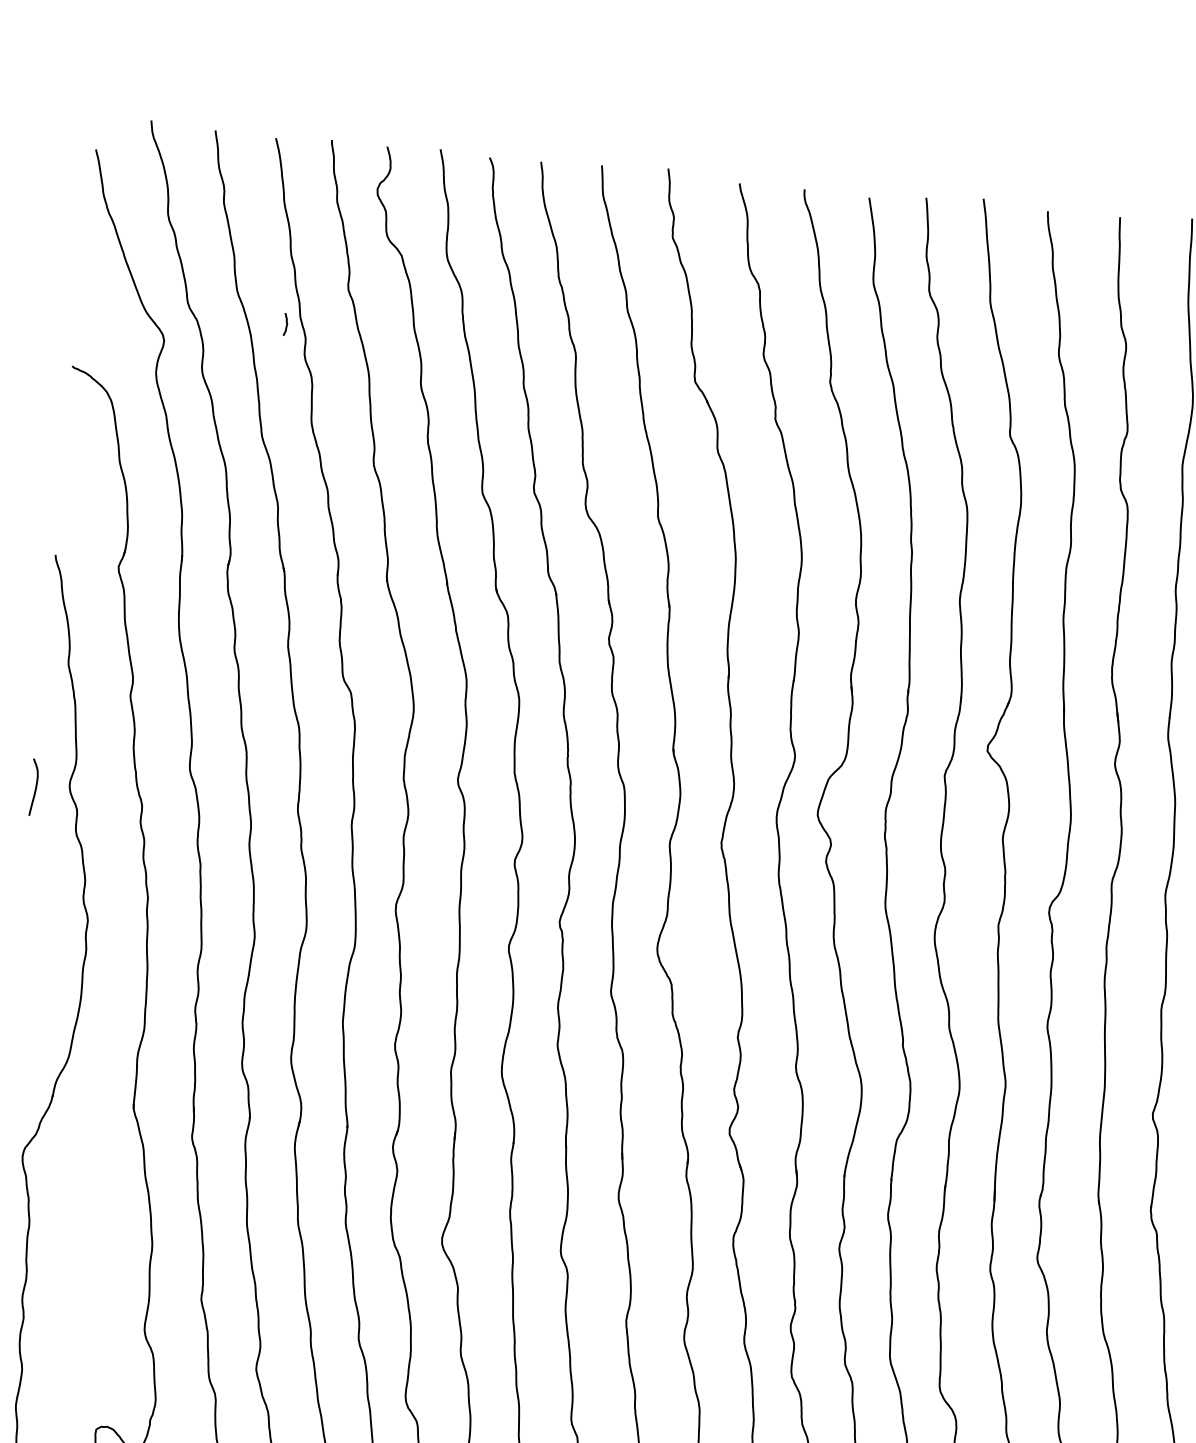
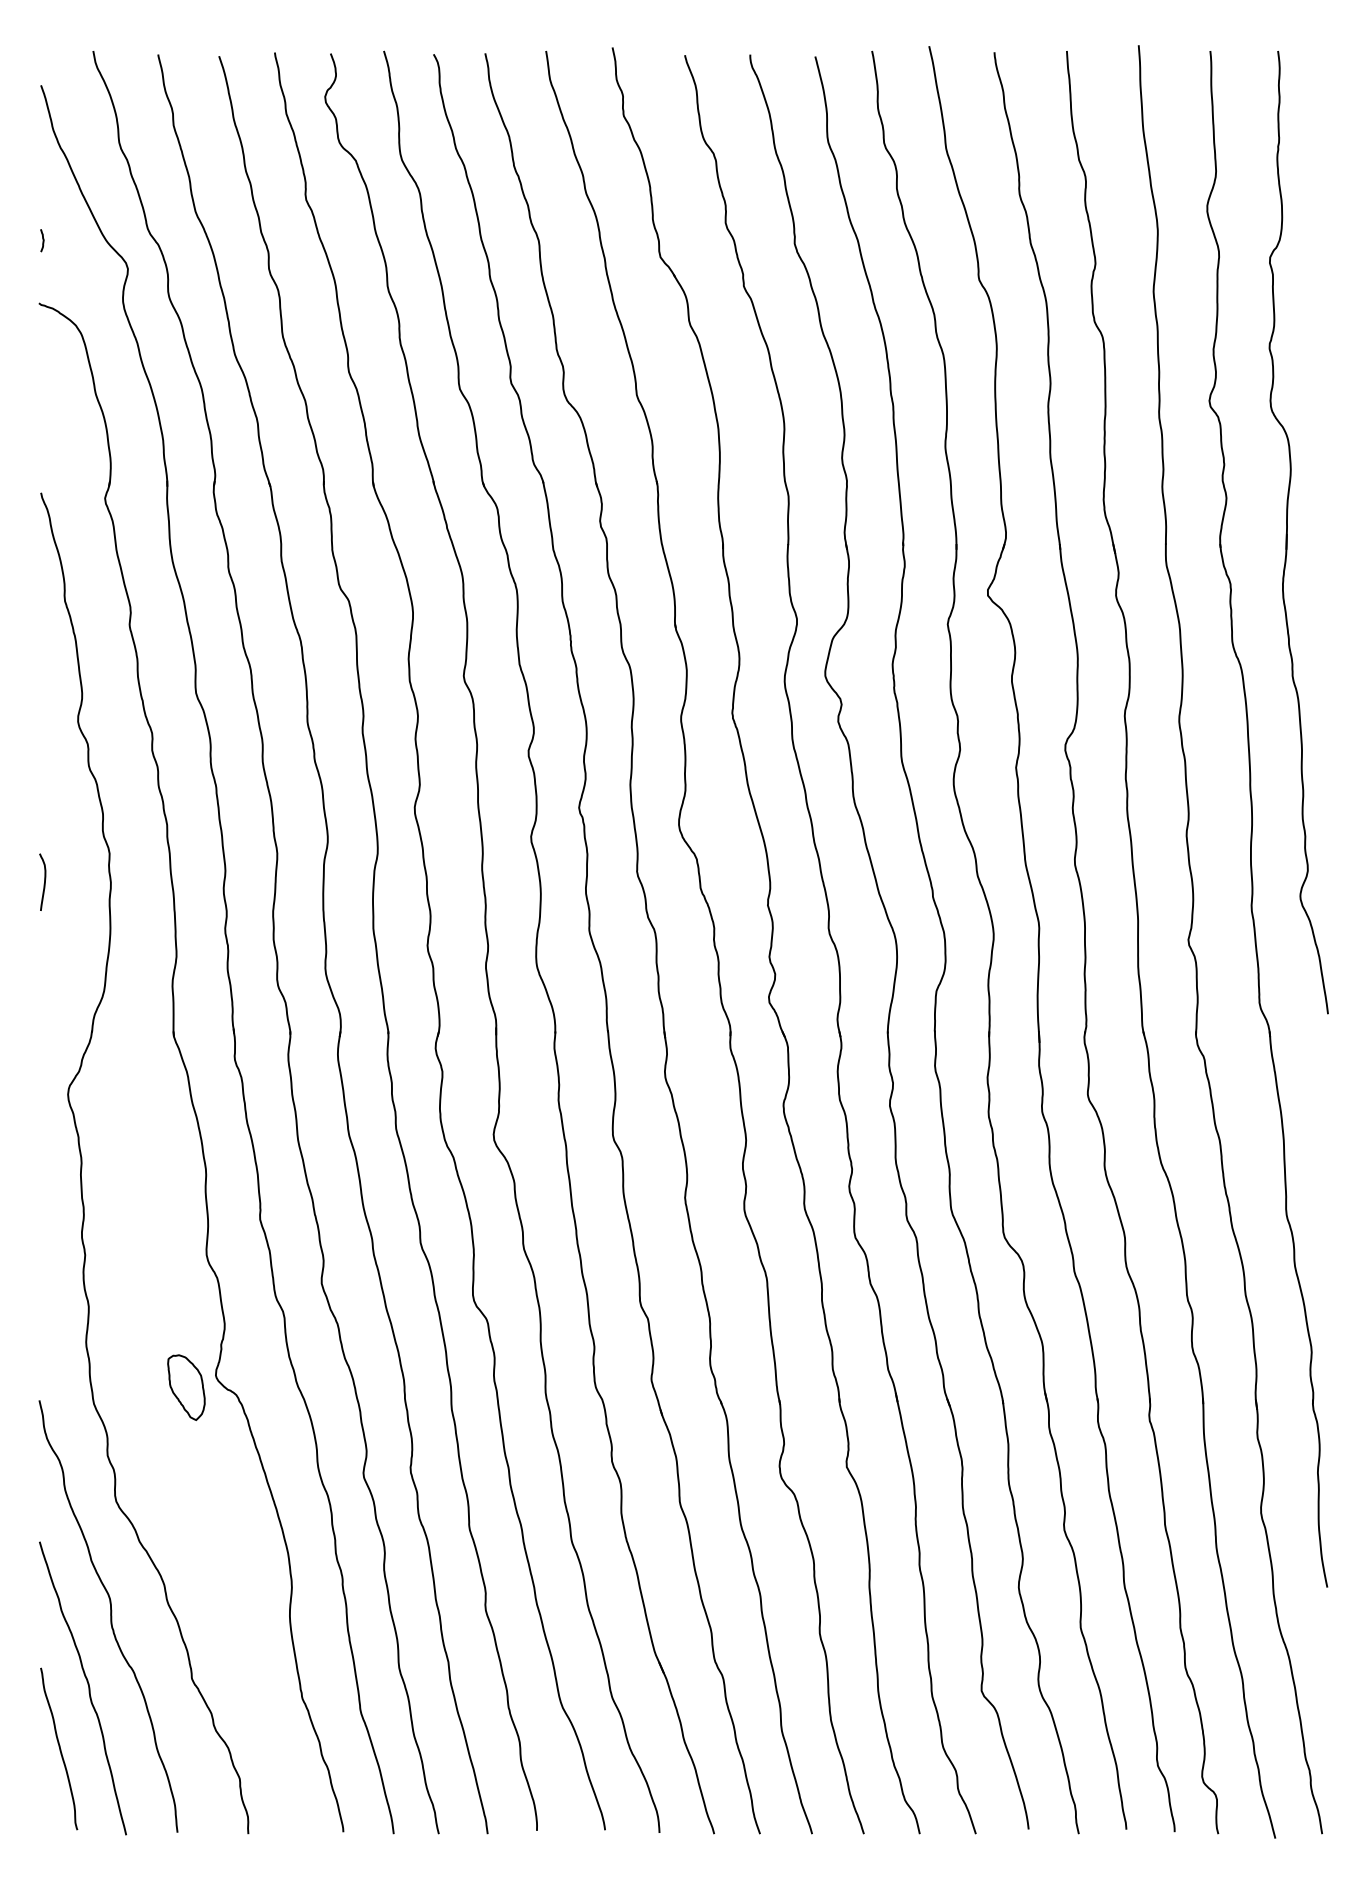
curve: (285, 324) -> (42, 240), moved
curve: (35, 786) -> (44, 881), moved

